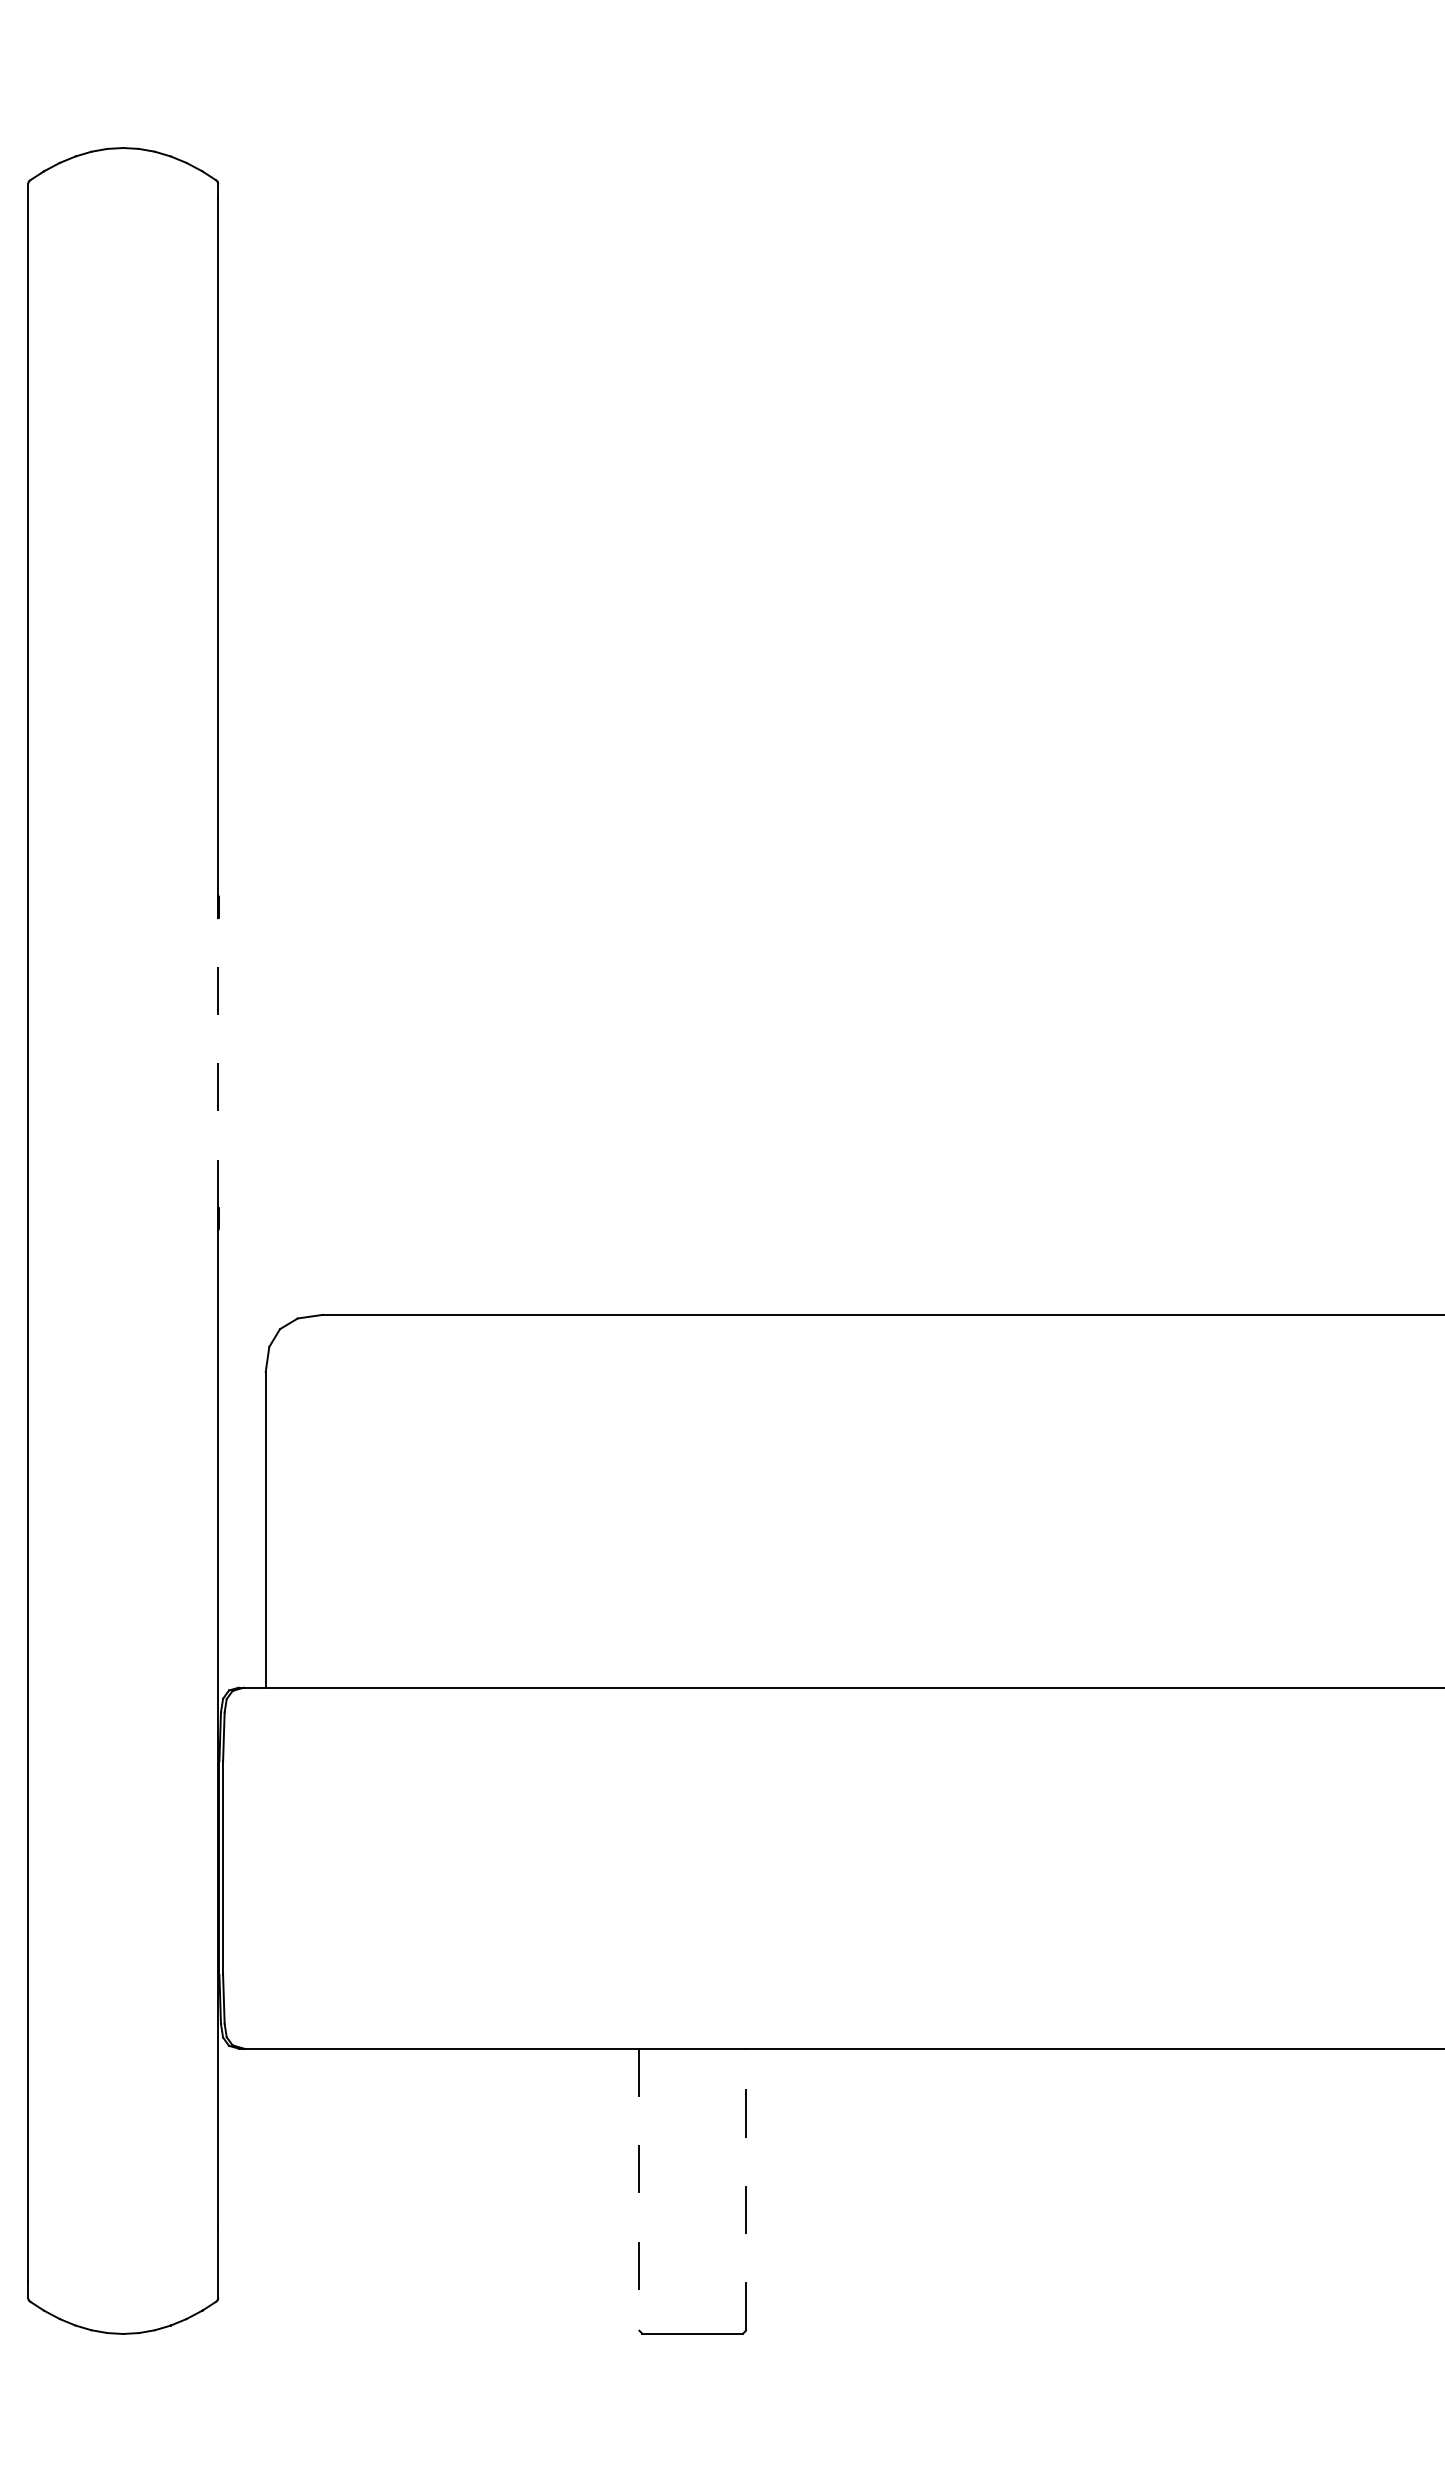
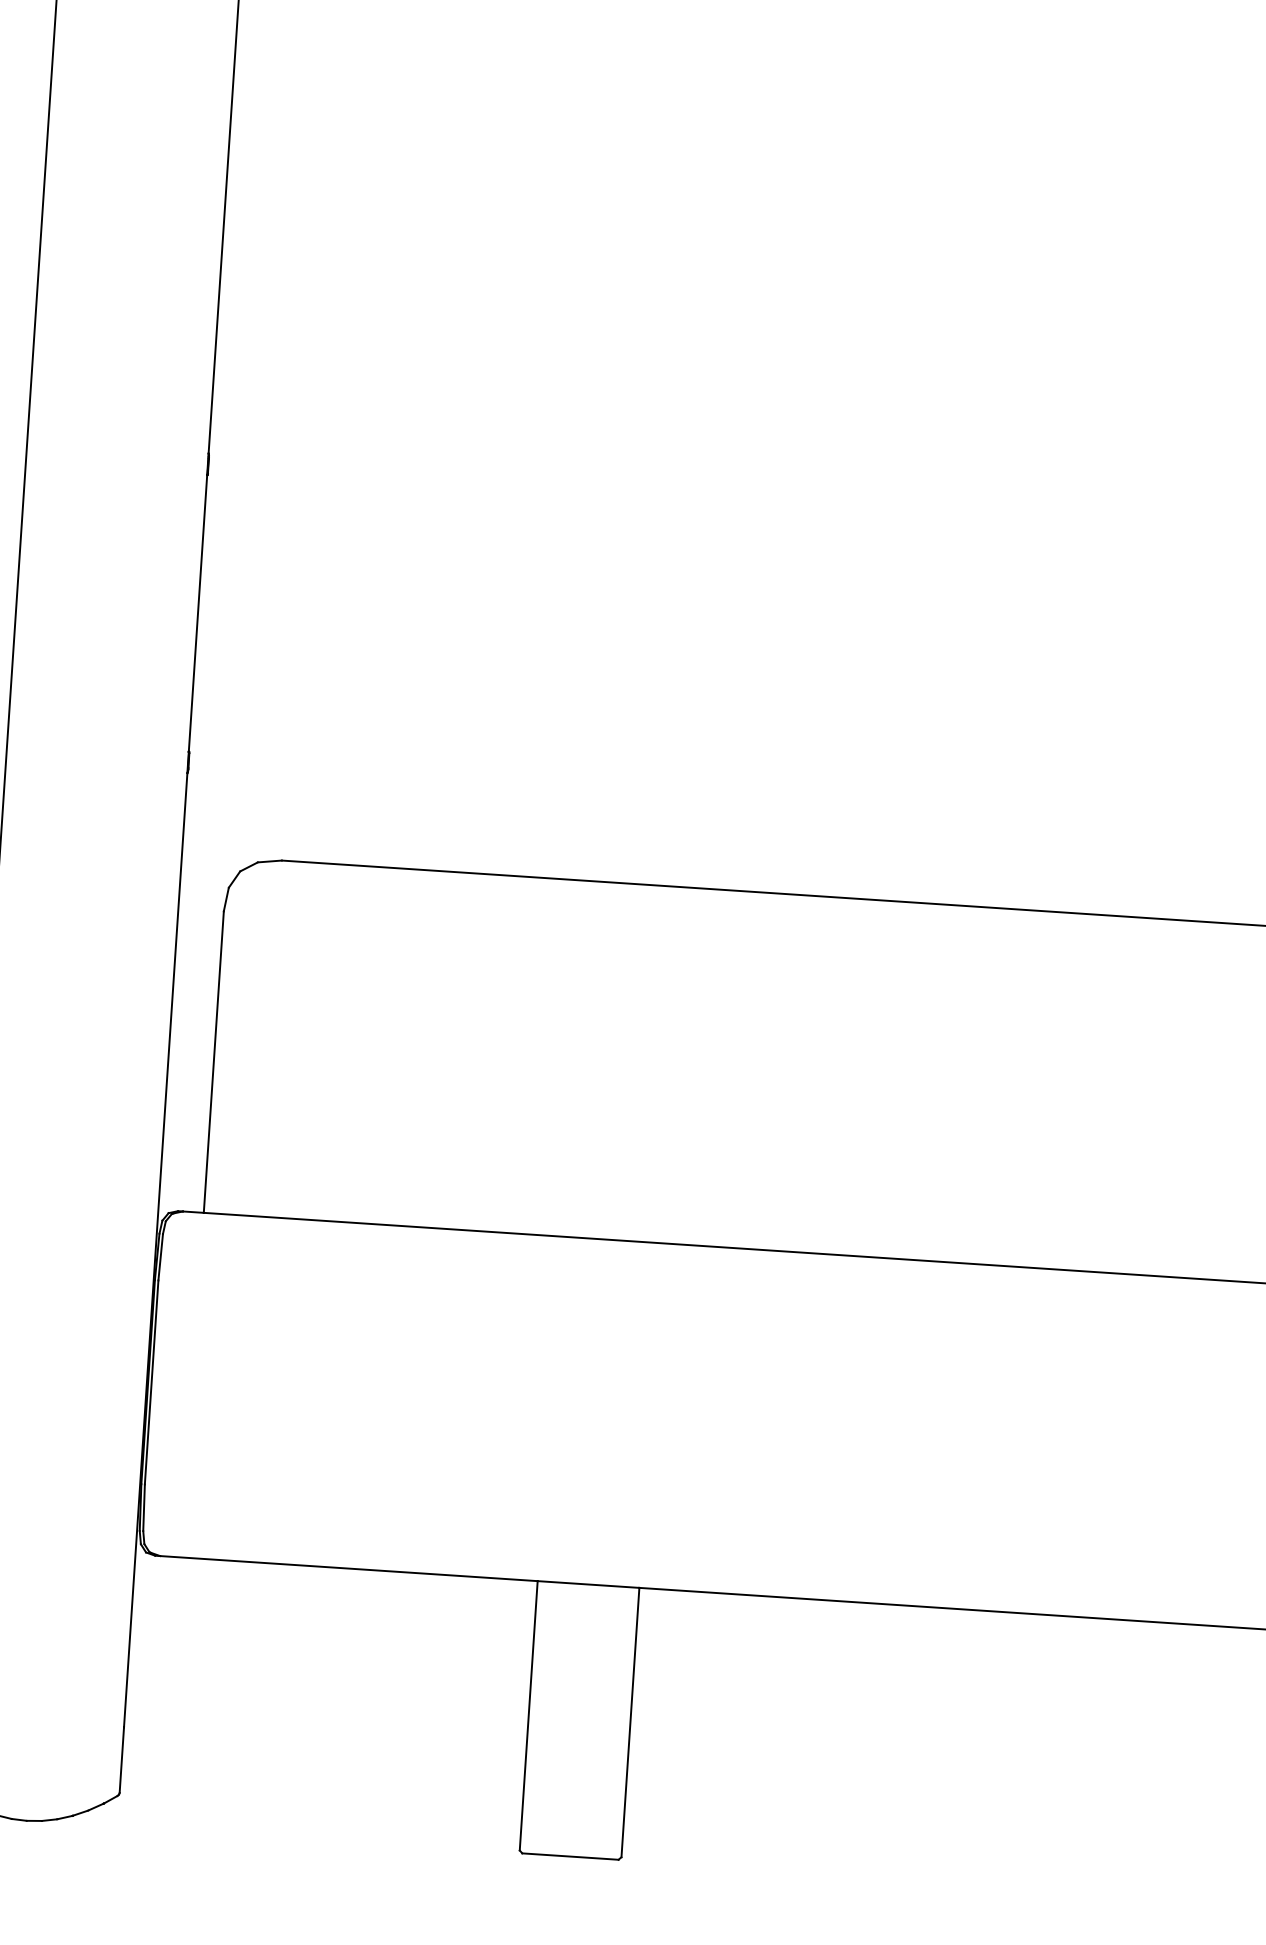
line: (218, 1062) -> (198, 612), dashed -> solid
line: (745, 2189) -> (630, 1722), dashed -> solid
line: (639, 2190) -> (528, 1716), dashed -> solid

